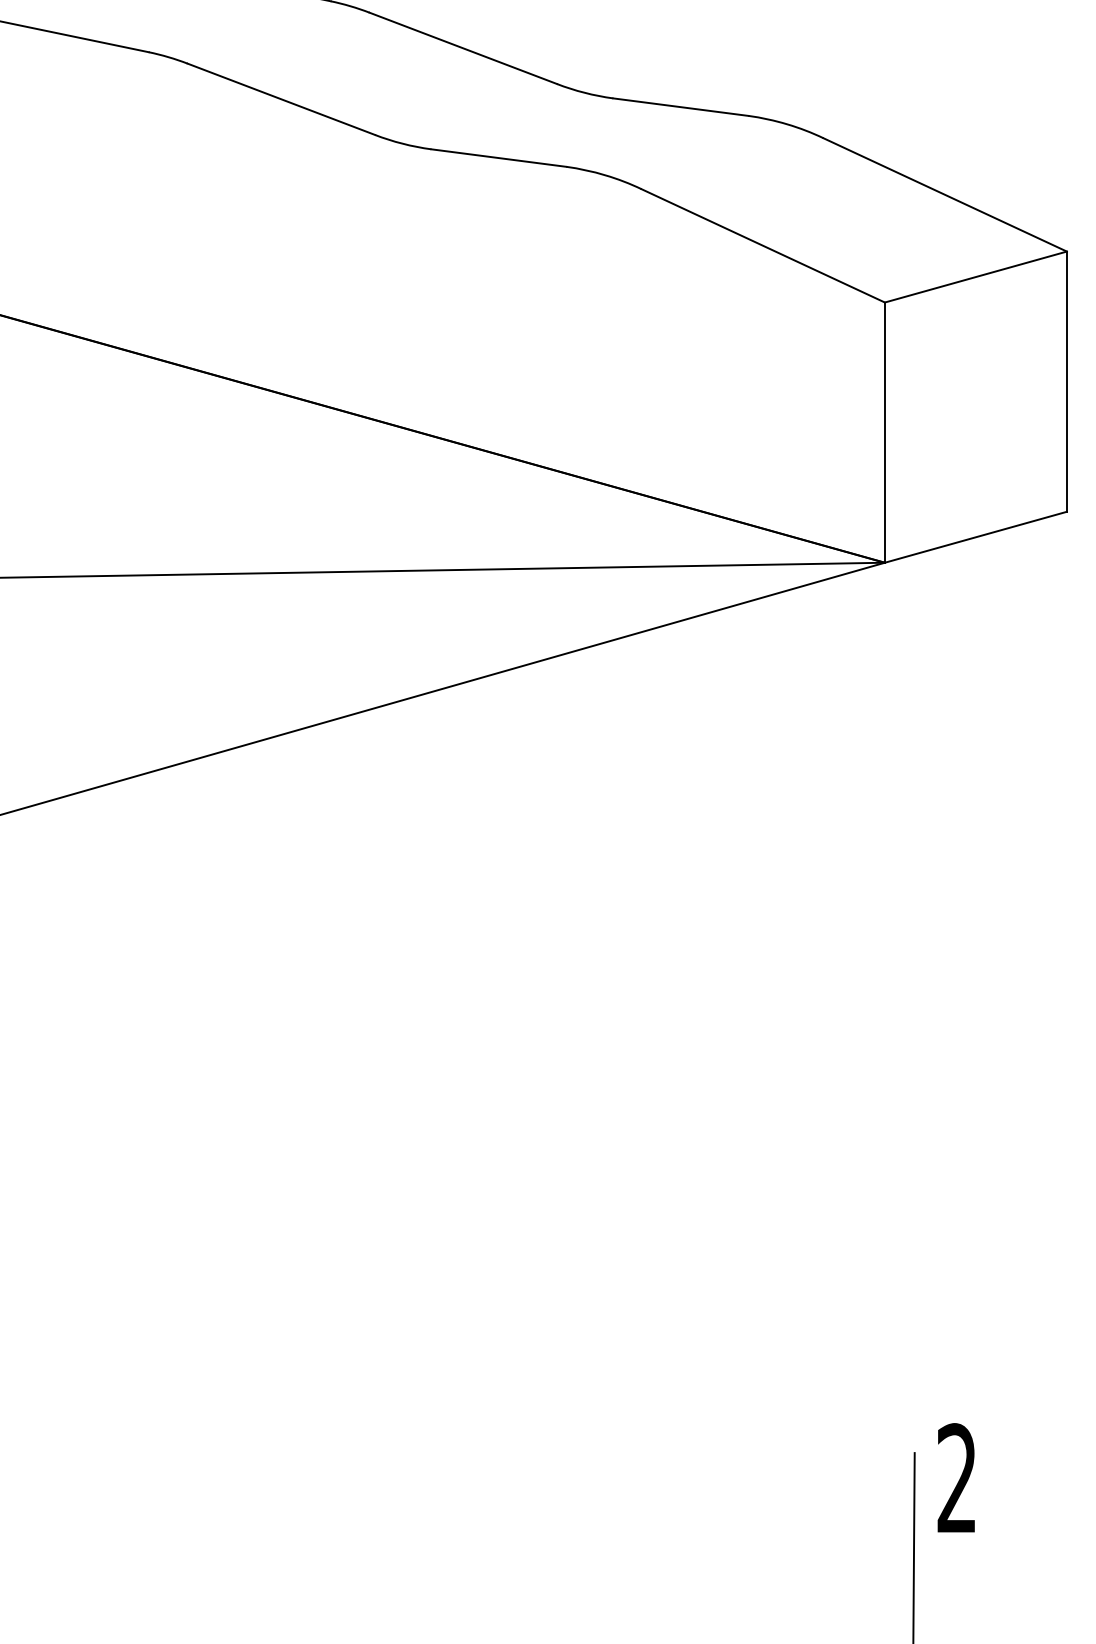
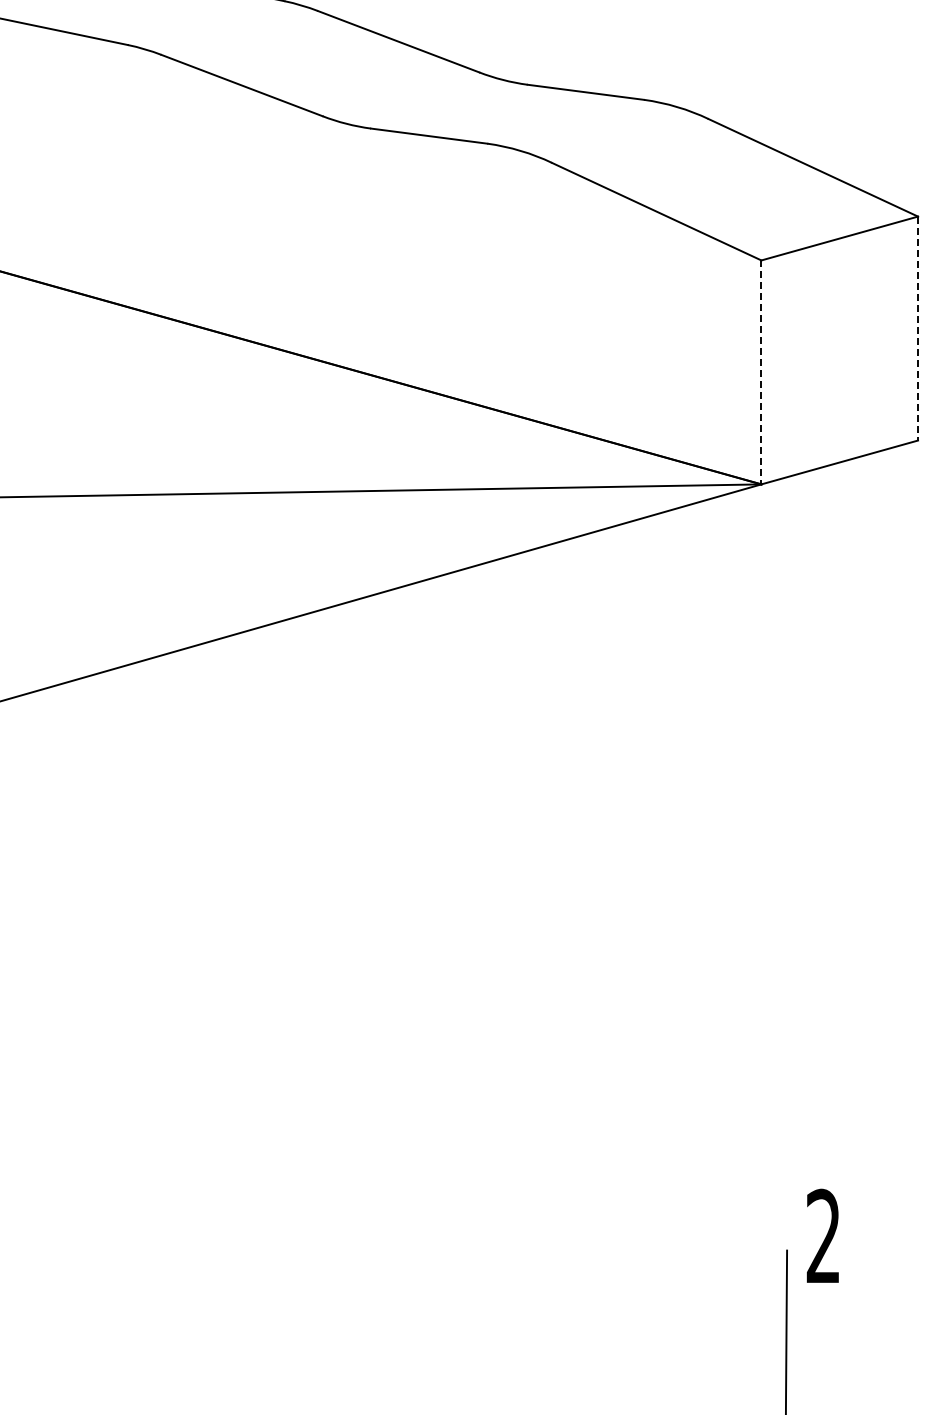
line: (1067, 381) -> (918, 328), solid -> dashed
line: (884, 432) -> (761, 372), solid -> dashed
text: (955, 1477) -> (822, 1235), moved

